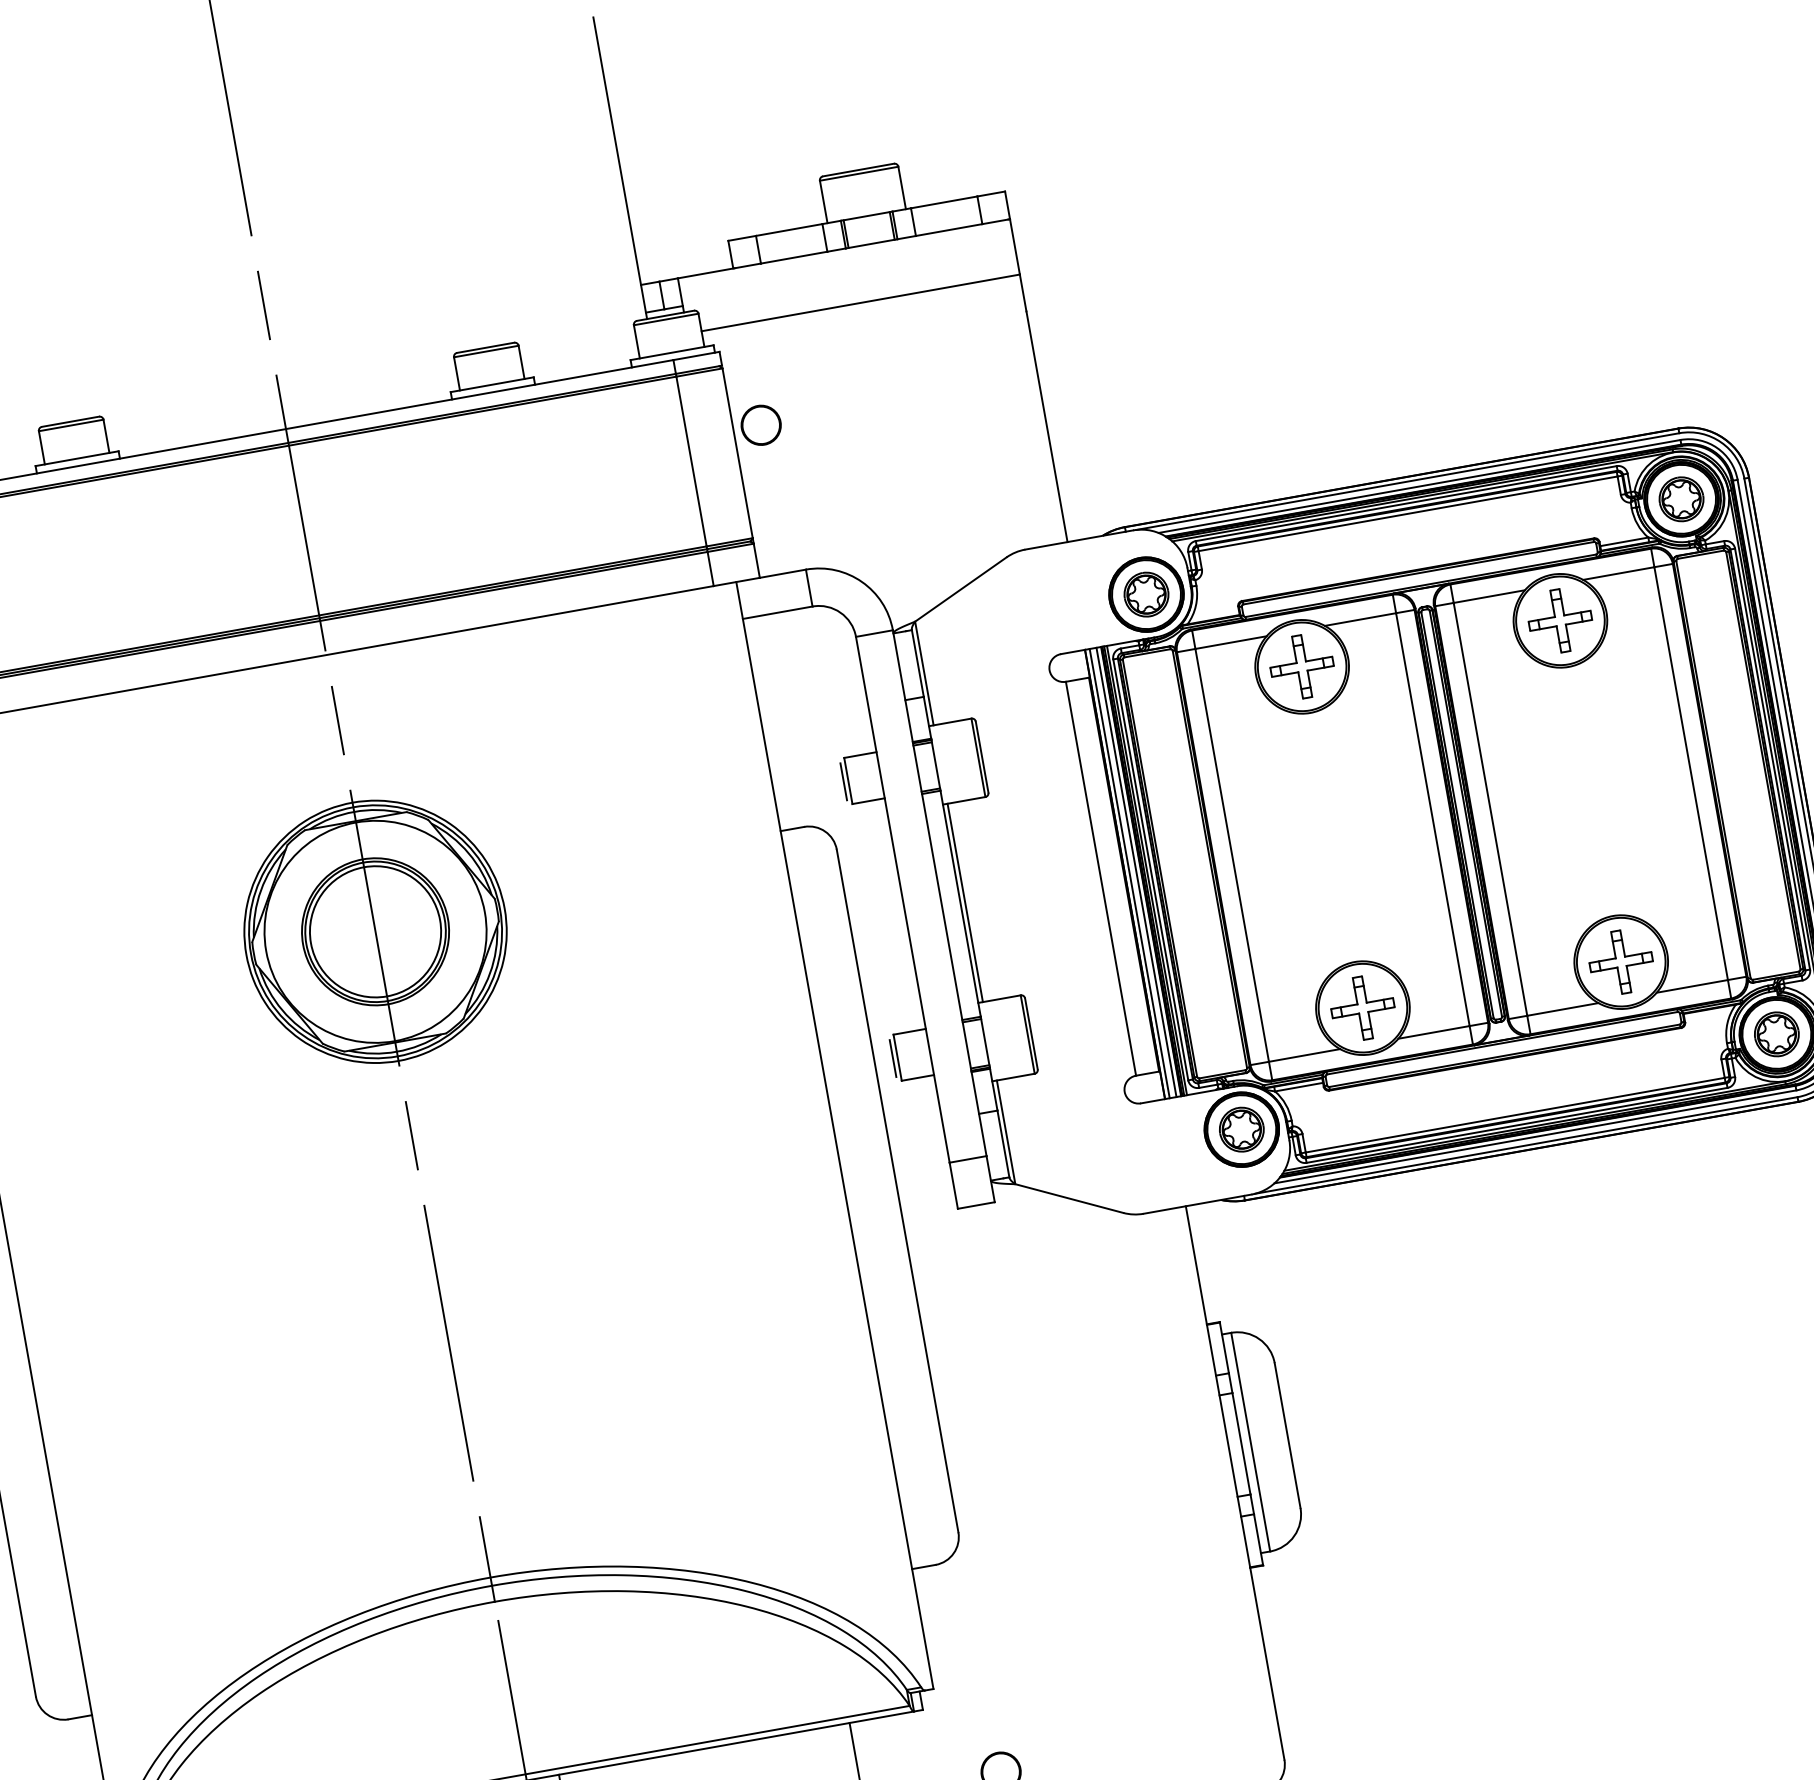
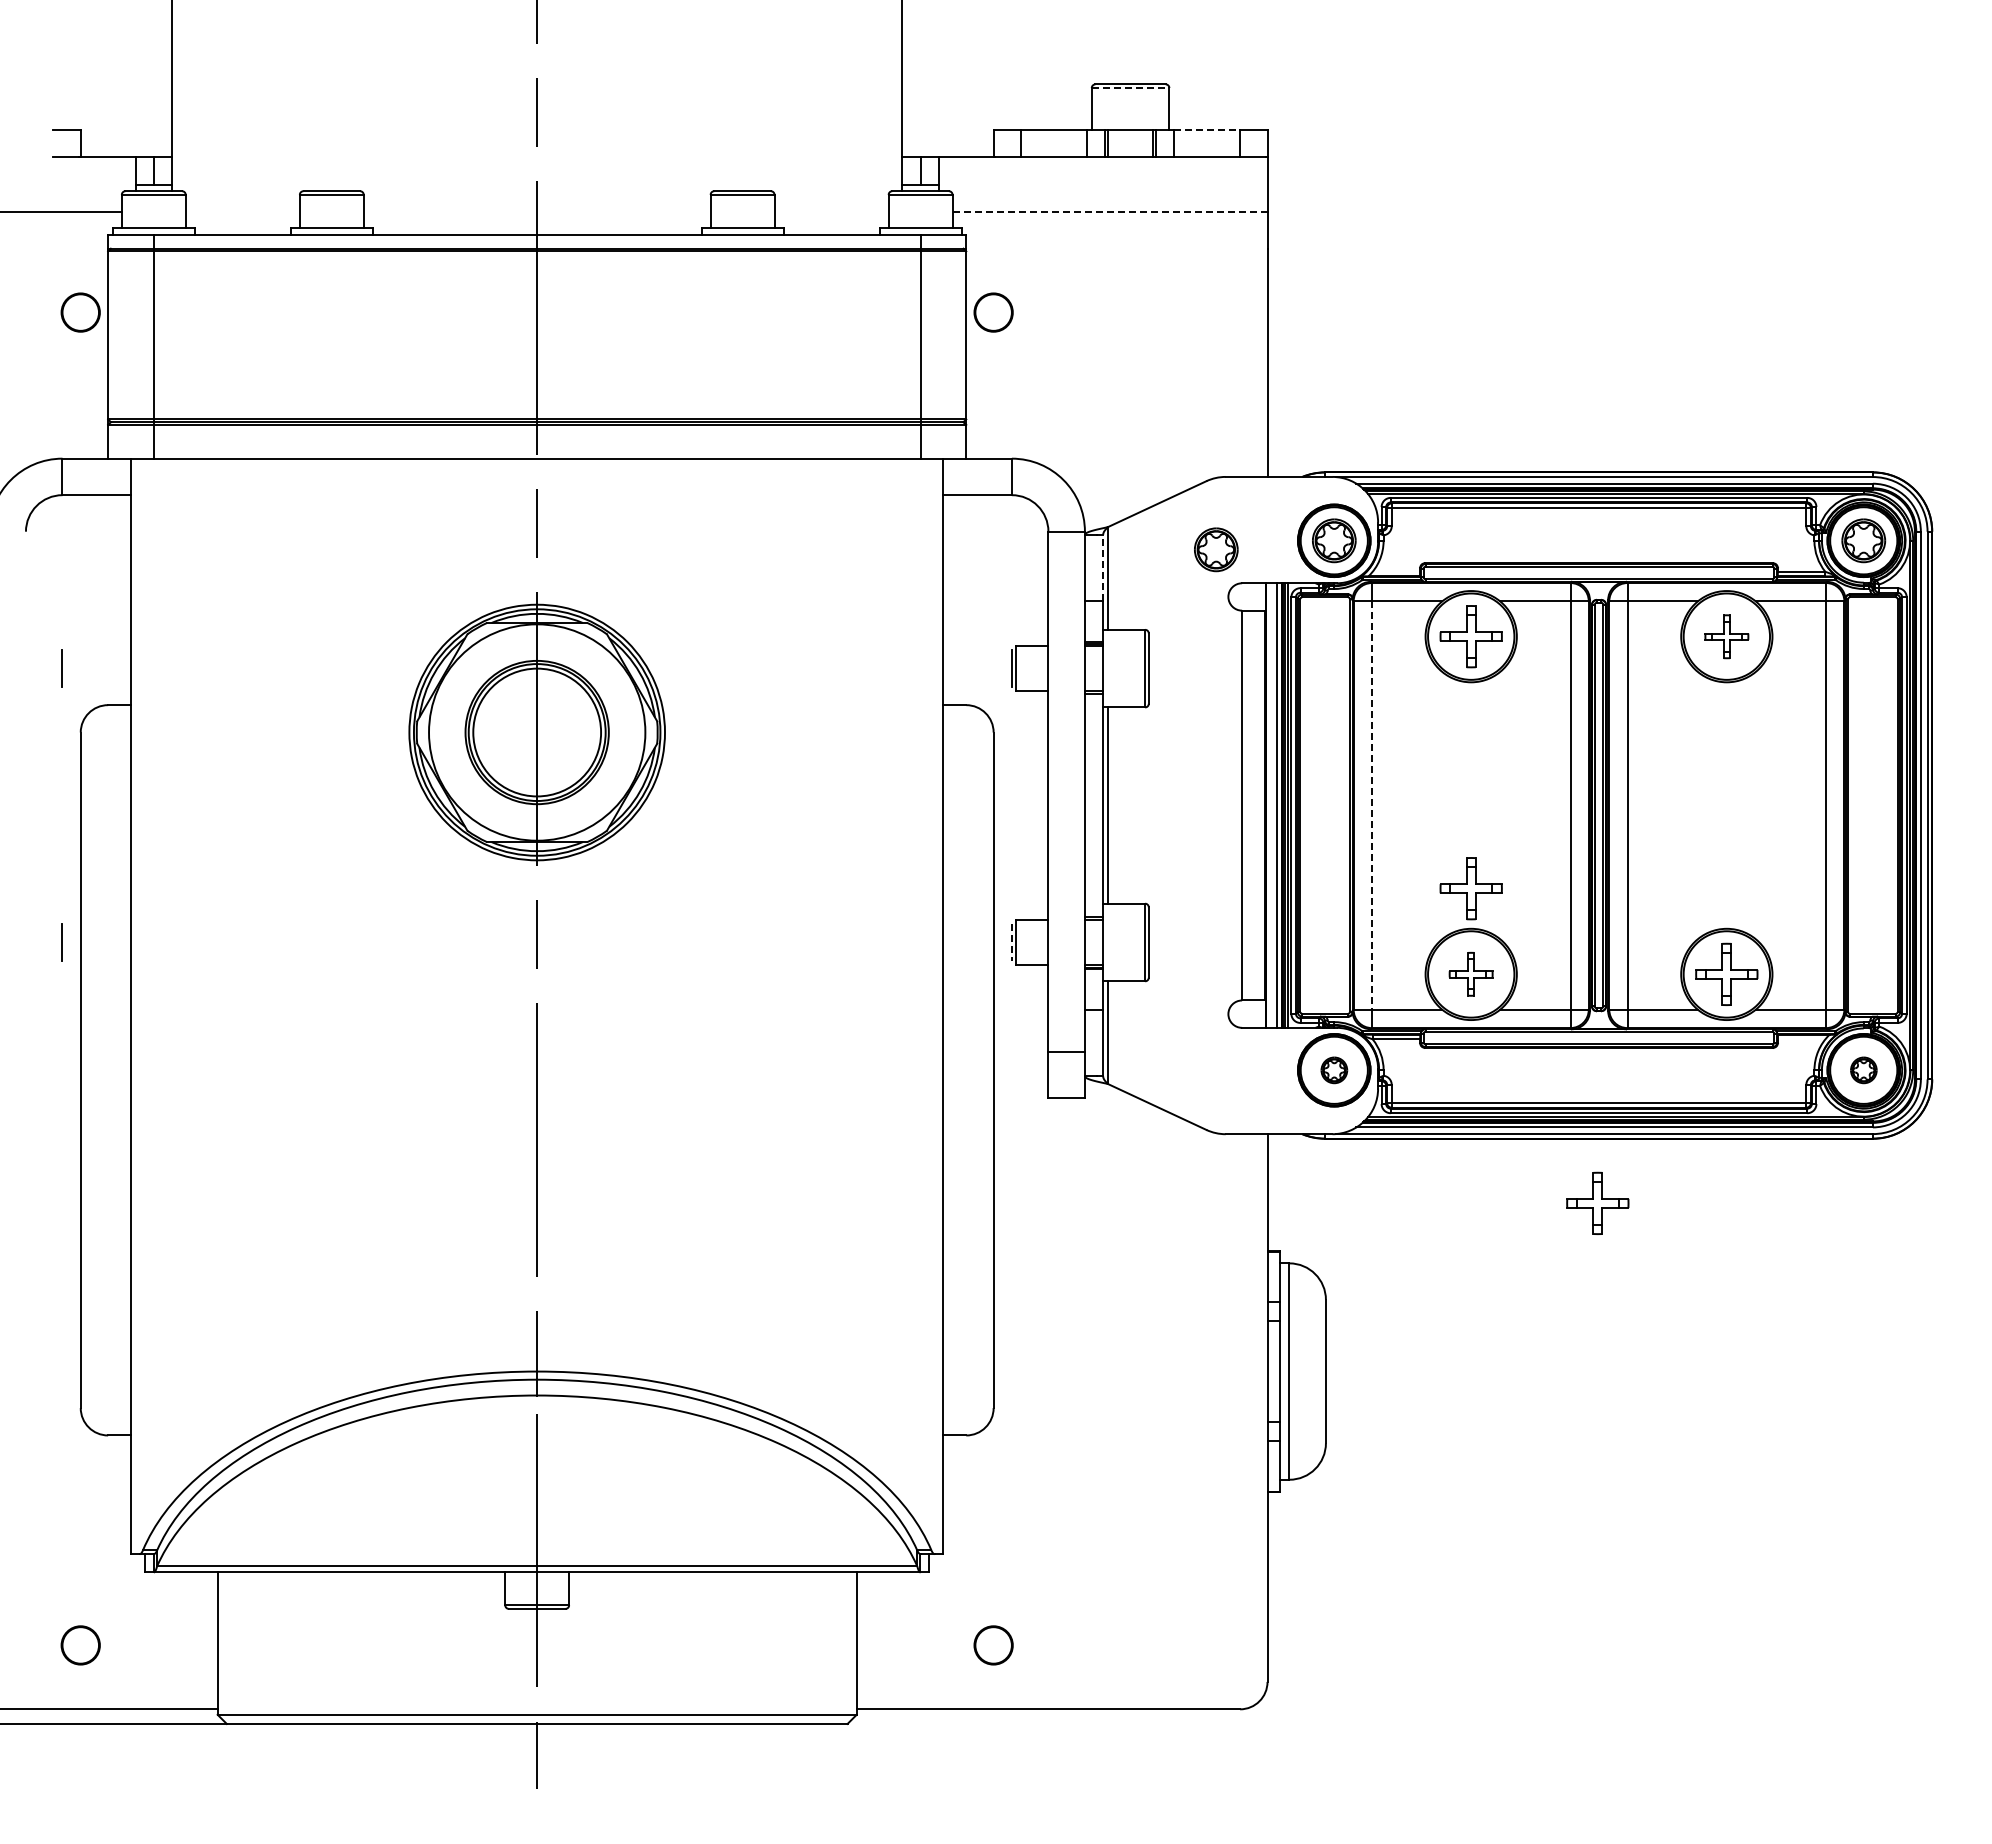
line: (859, 174) -> (1130, 88), solid -> dashed
line: (944, 202) -> (1207, 130), solid -> dashed
line: (861, 303) -> (1110, 212), solid -> dashed
part: (1560, 620) -> (1726, 636), size x0.7
part: (1029, 624) -> (1216, 549), added
line: (918, 663) -> (1103, 567), solid -> dashed
line: (1231, 856) -> (1371, 806), solid -> dashed
line: (1129, 873) -> (1270, 805), removed
part: (1346, 921) -> (1470, 888), added
part: (1362, 1007) -> (1470, 973), size x0.7
part: (1776, 1034) -> (1863, 1070), size x0.6
line: (892, 1059) -> (1011, 943), solid -> dashed
part: (1242, 1129) -> (1334, 1070), size x0.6
part: (1531, 1215) -> (1597, 1202), added

